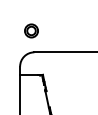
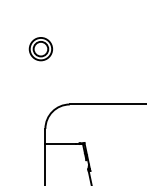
part: (31, 30) -> (40, 48), moved

